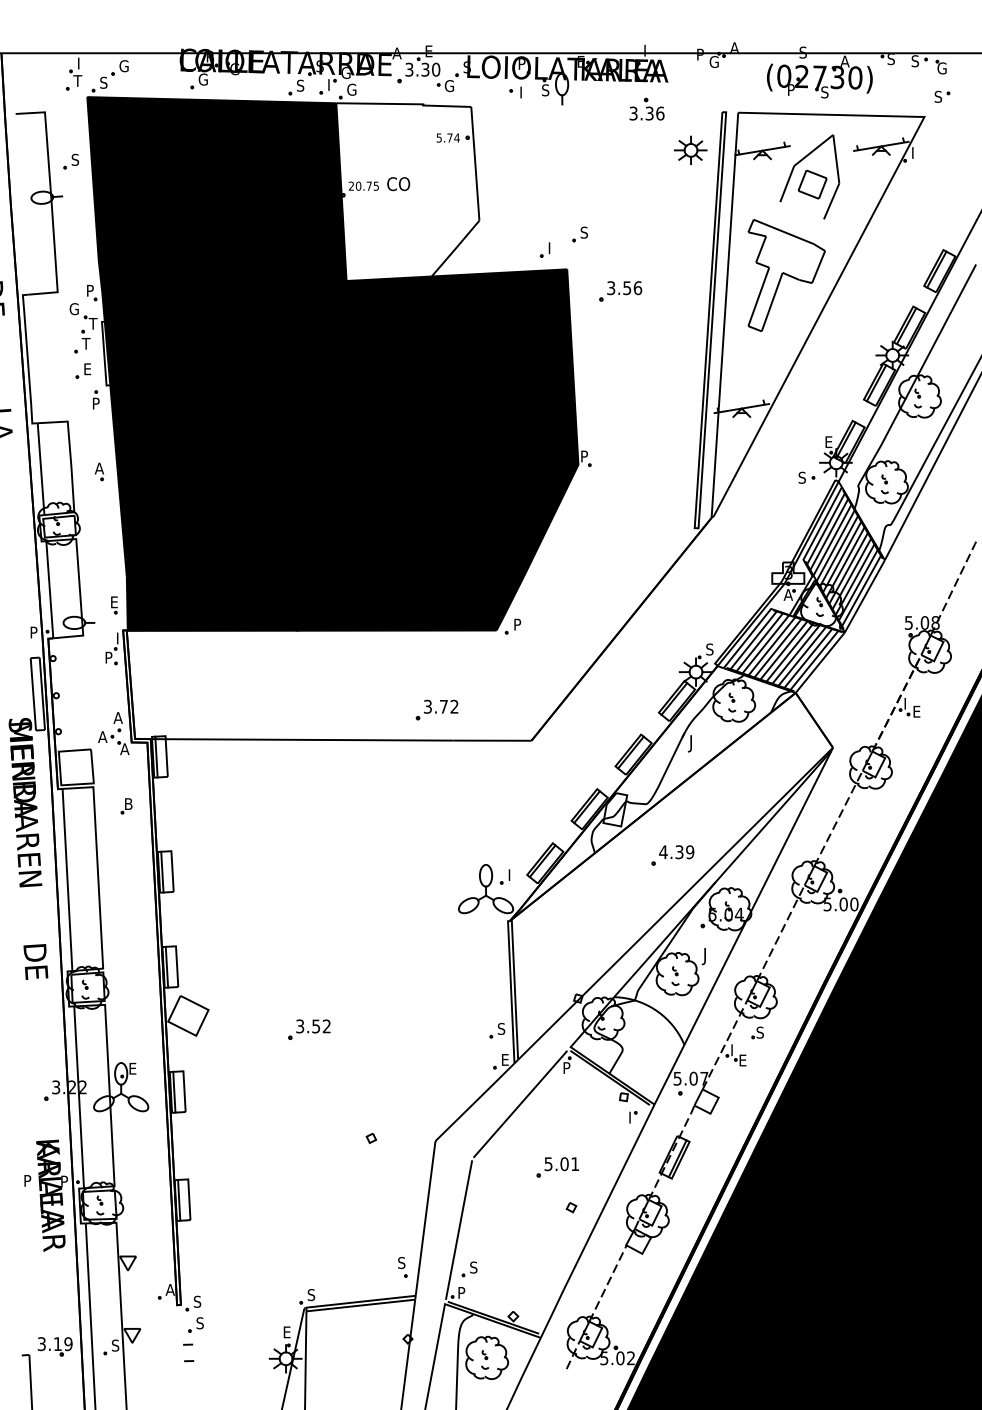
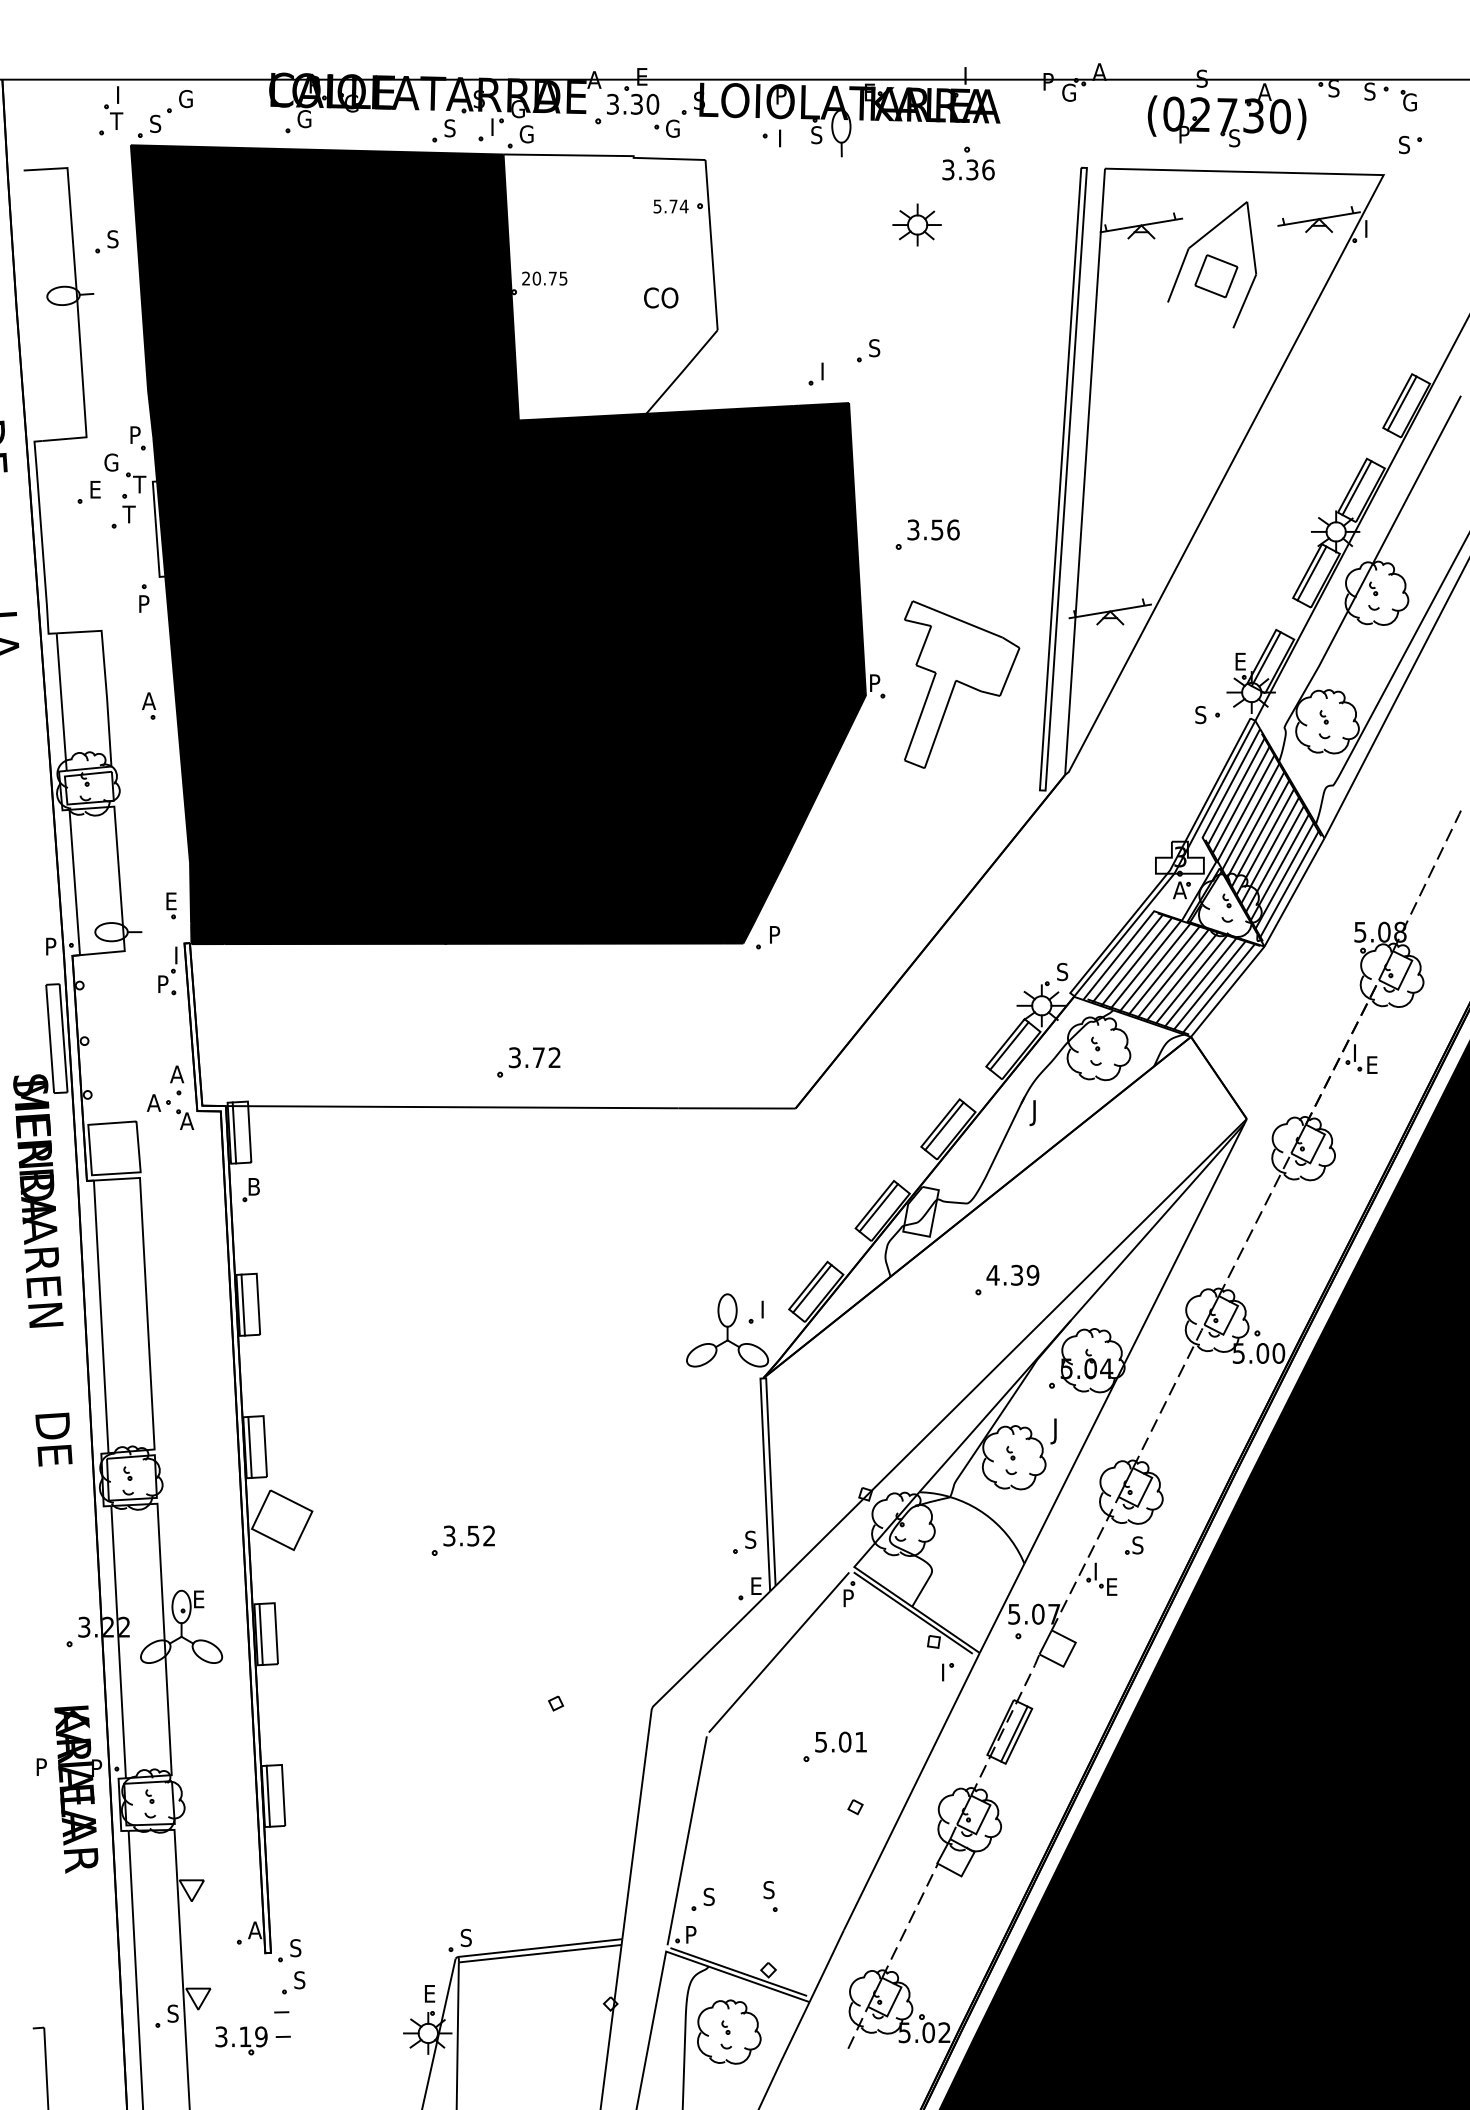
part: (690, 149) -> (916, 223), moved
text: (398, 184) -> (660, 298), moved
part: (786, 275) -> (961, 684), moved
part: (620, 291) -> (927, 534), moved
part: (83, 370) -> (89, 491), moved
part: (436, 709) -> (527, 1061), moved
part: (126, 806) -> (250, 1190), moved
part: (402, 1267) -> (770, 1896), moved
part: (54, 1346) -> (240, 2040), moved

